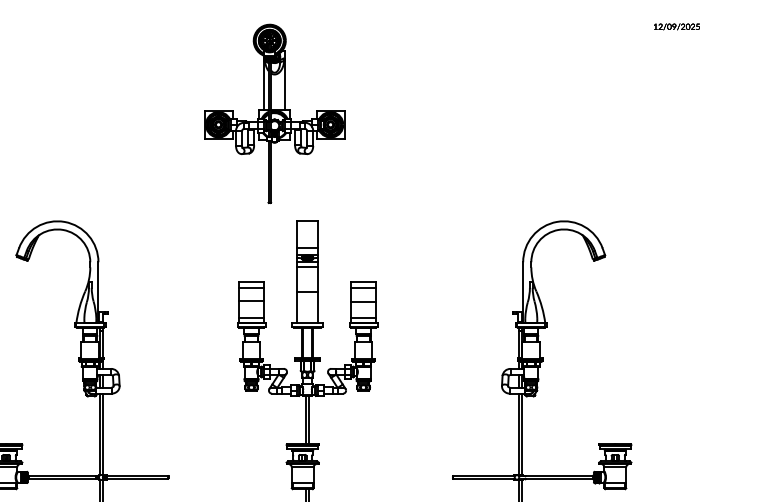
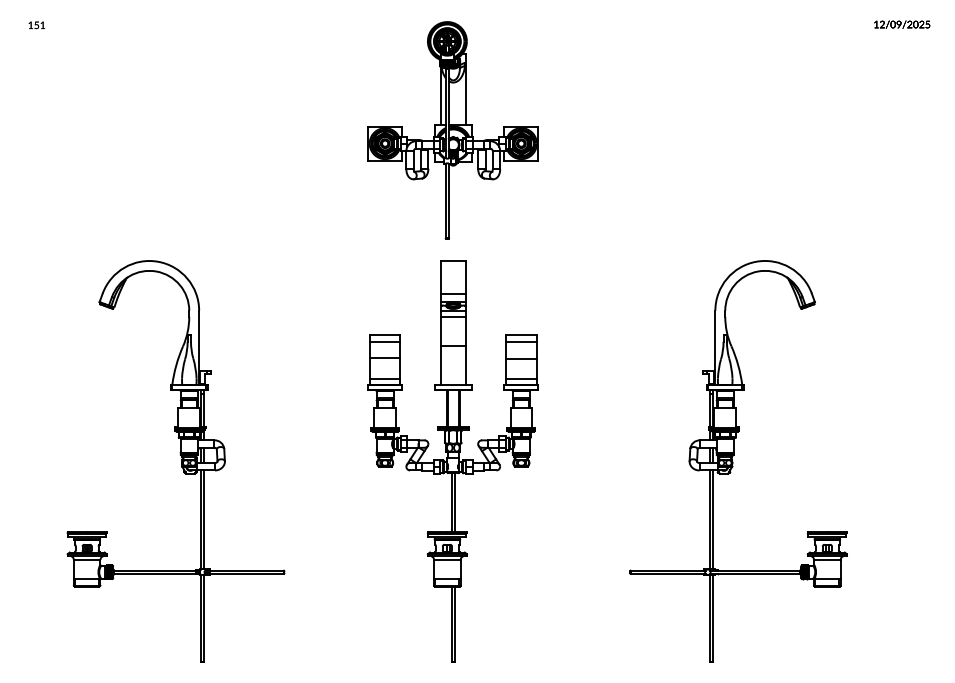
part: (273, 113) -> (452, 130), moved

